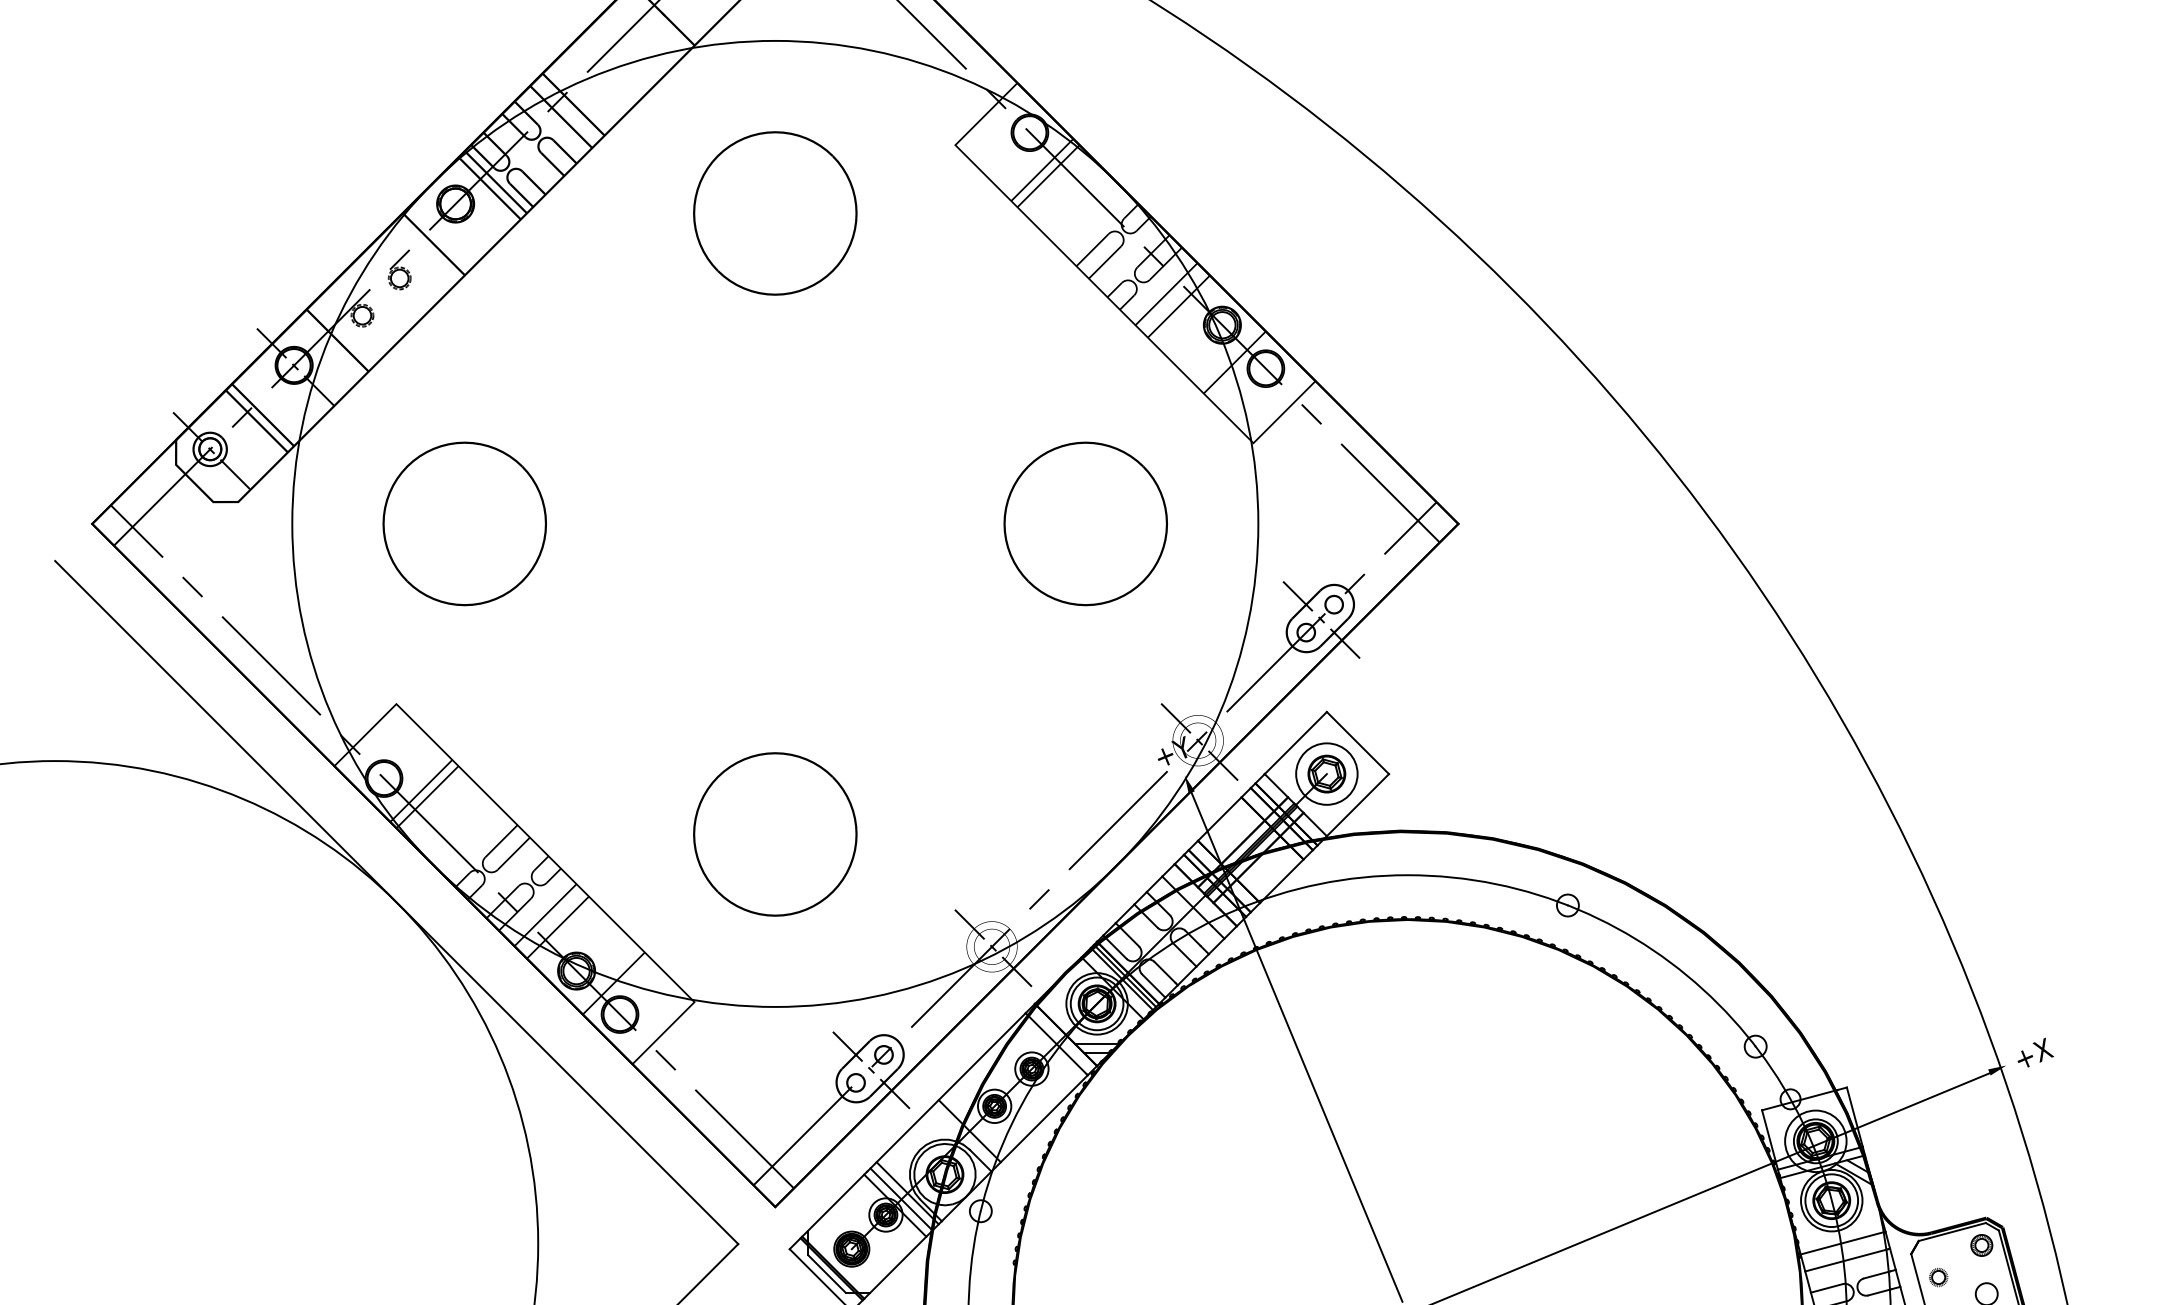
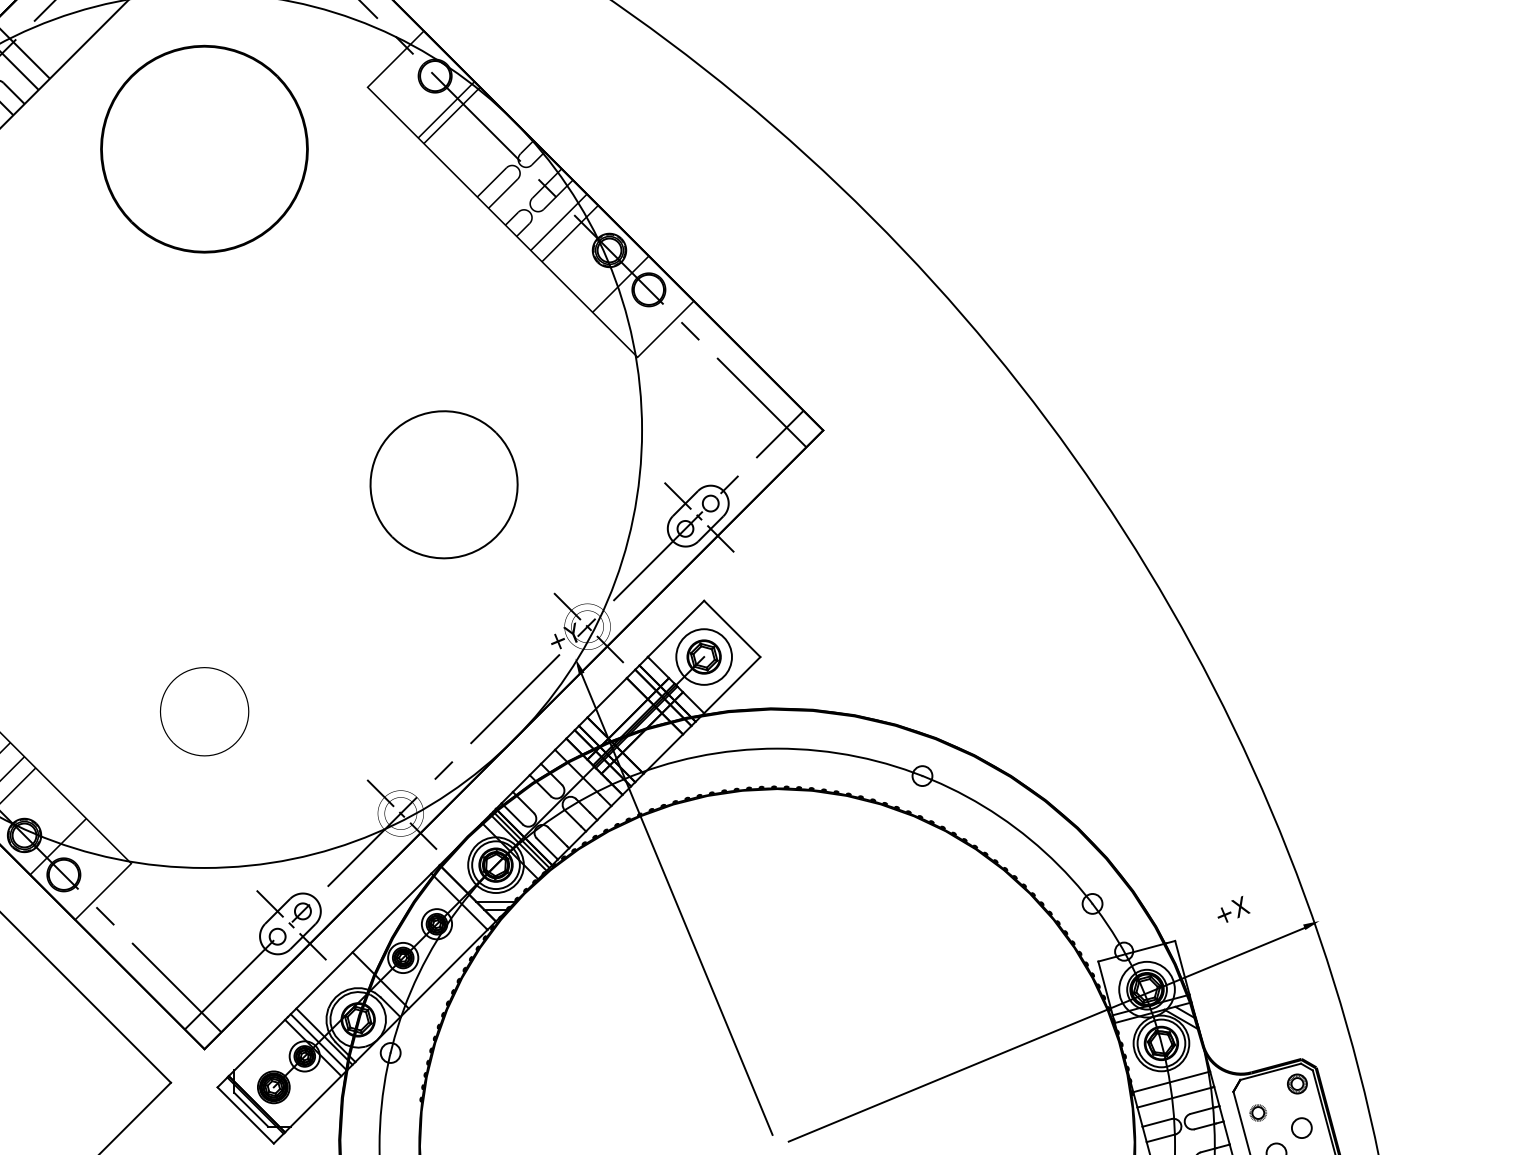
part: (775, 213) -> (204, 149), size x1.4
part: (1085, 523) -> (443, 484), moved
part: (775, 834) -> (204, 711), size x0.6
text: (2035, 1052) -> (1233, 909), moved

